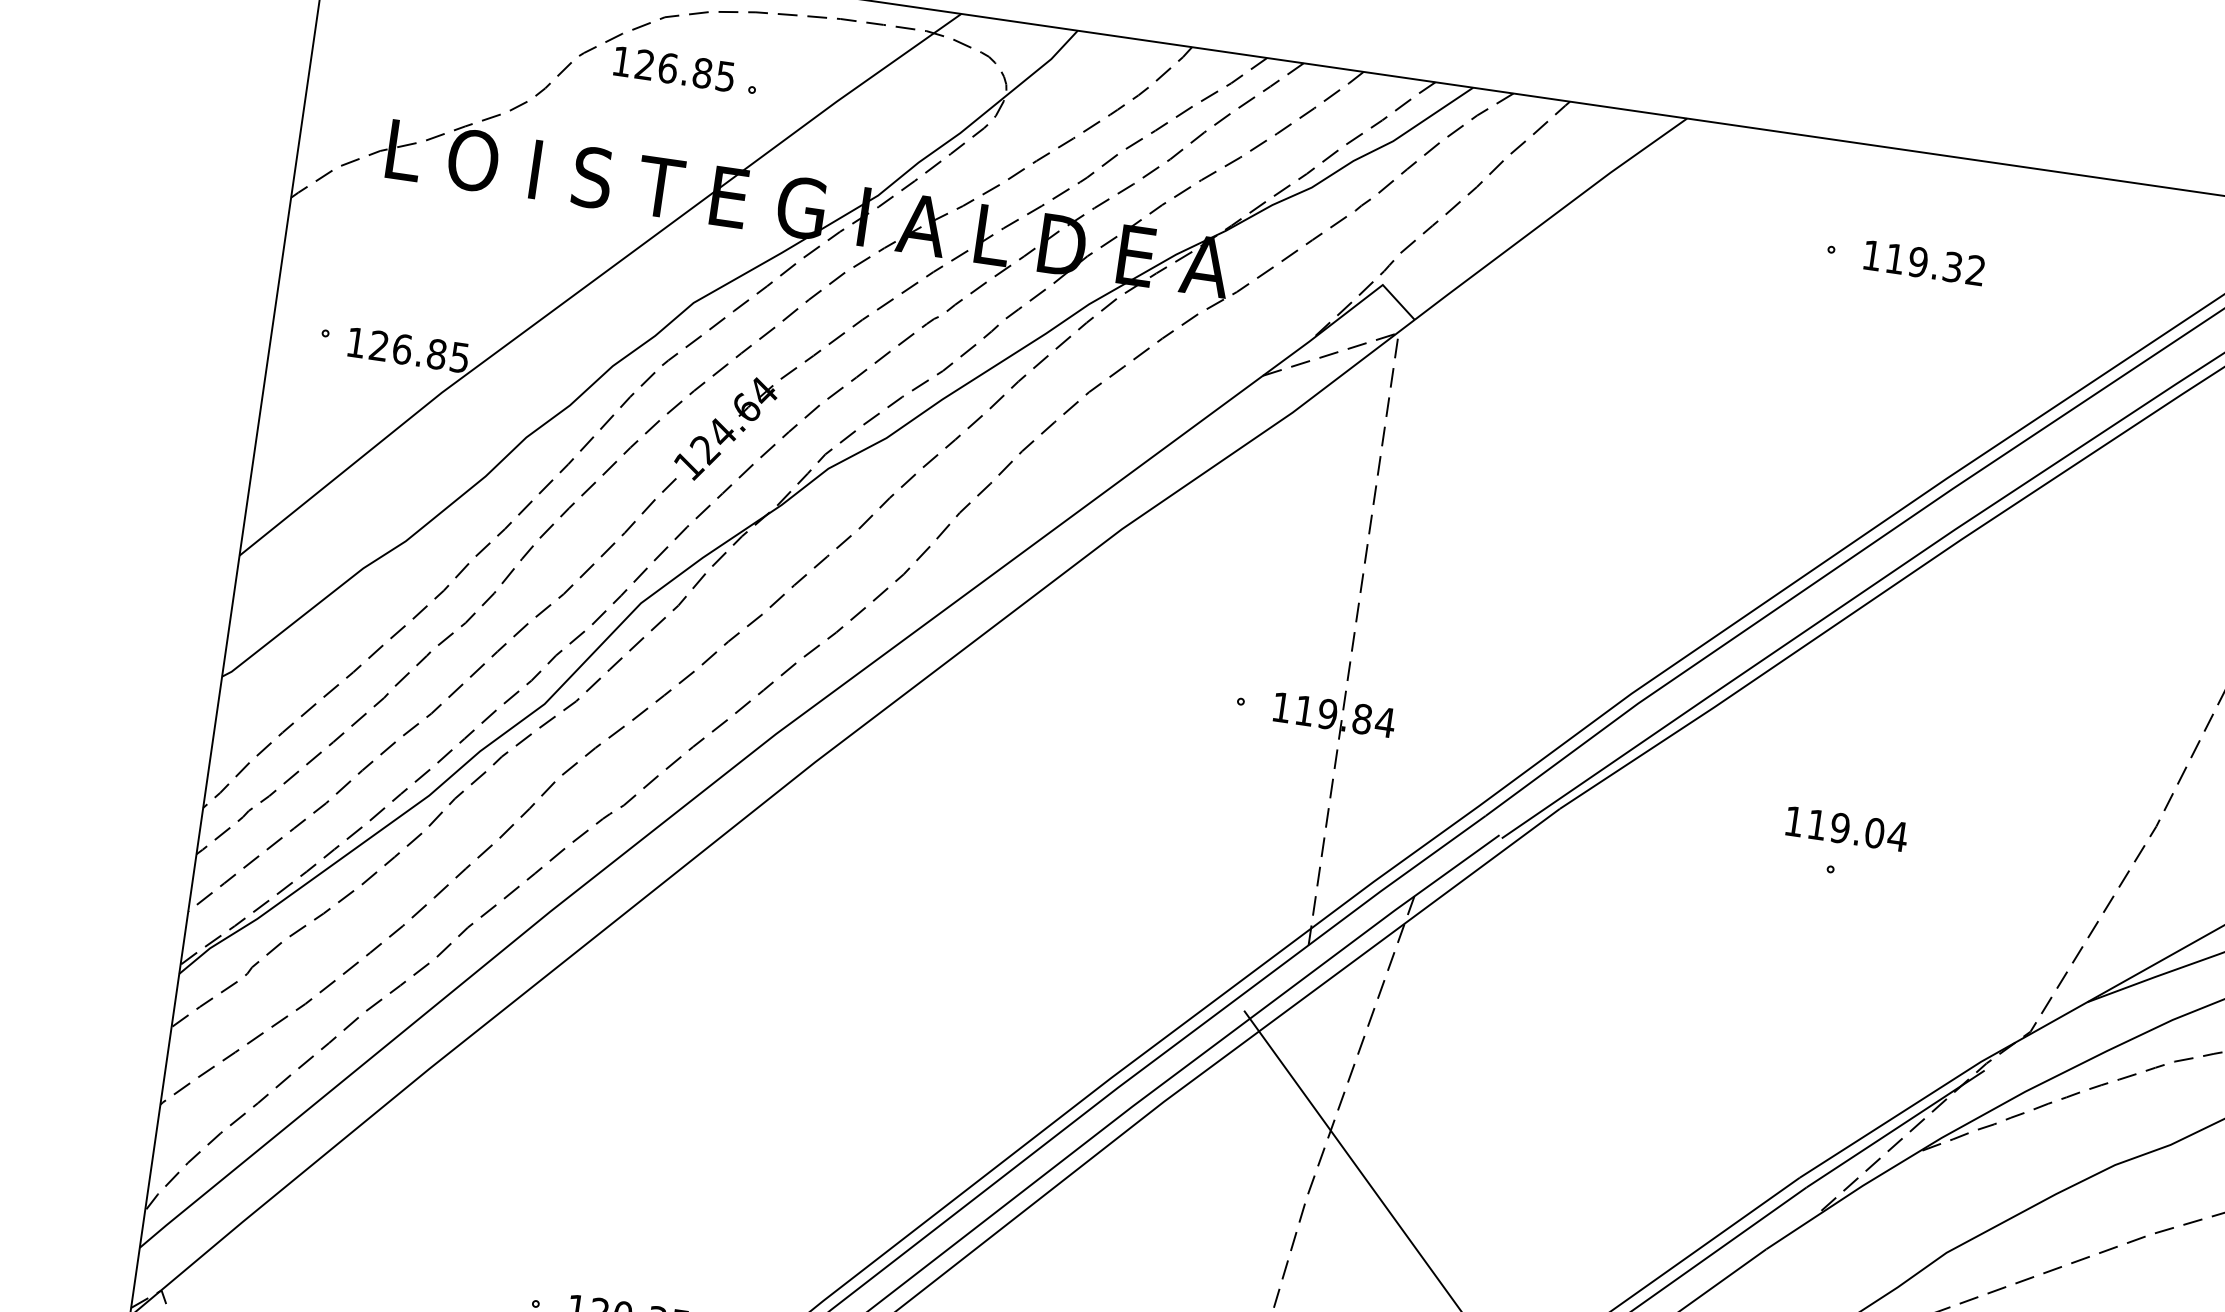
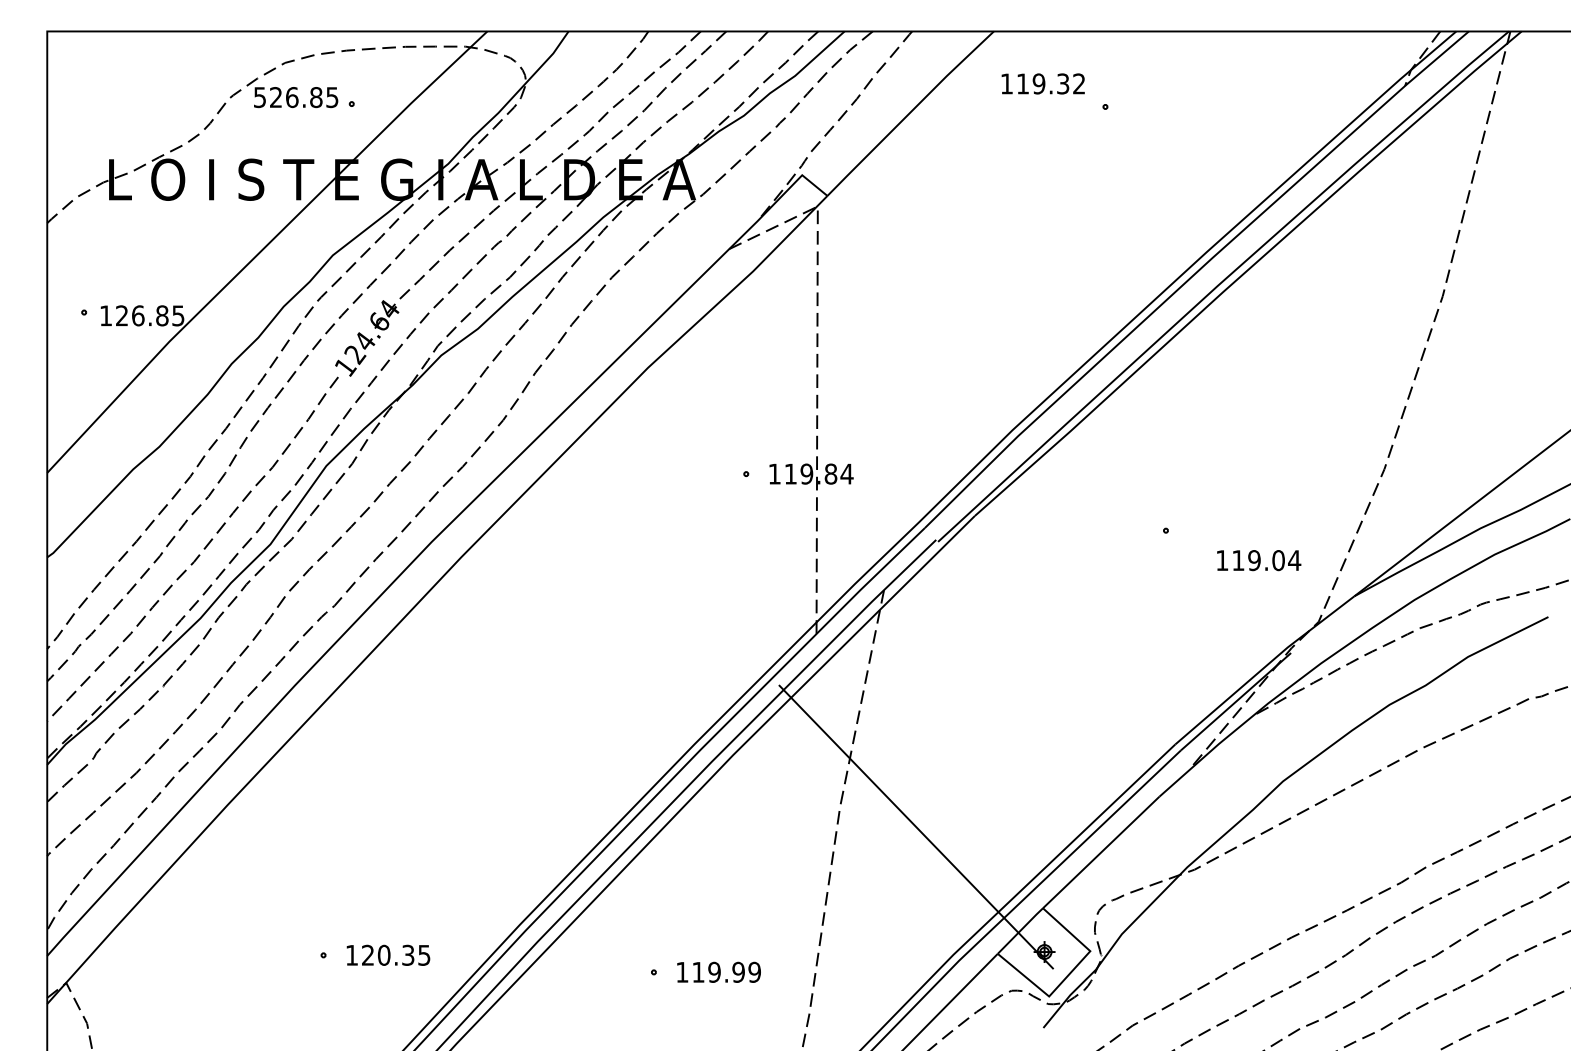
text: (621, 61) -> (259, 97), 126.85 -> 526.85
text: (1923, 262) -> (1042, 83), moved
text: (1847, 829) -> (1259, 560), moved

